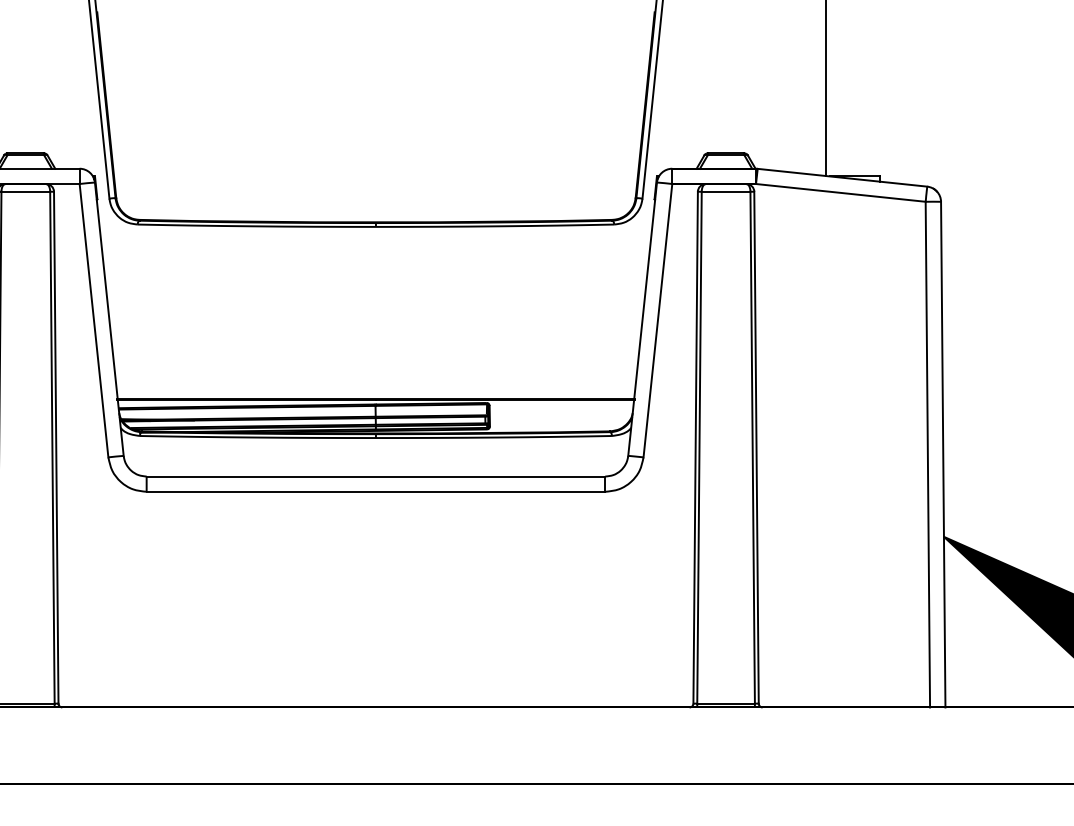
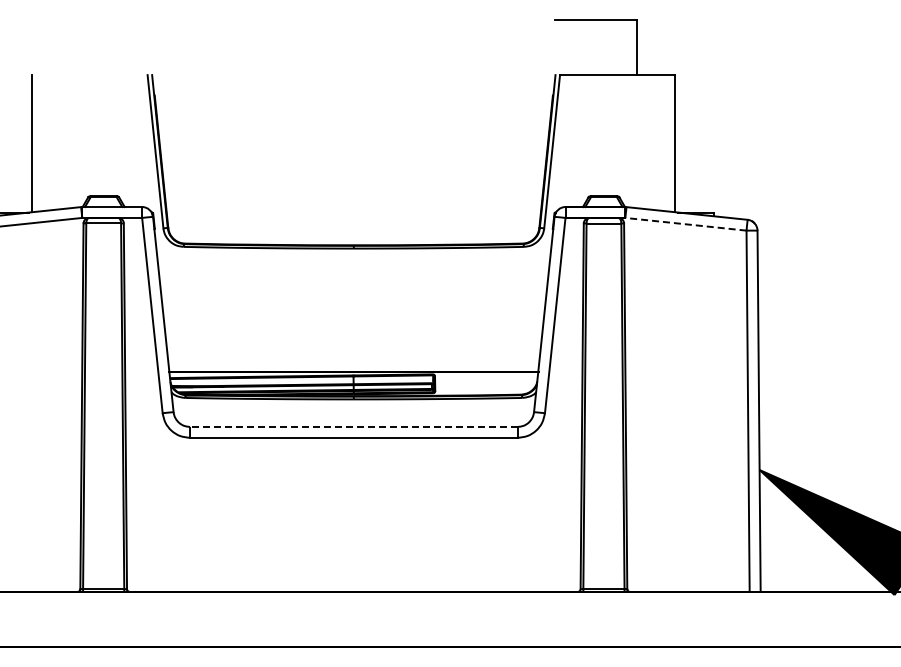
line: (840, 193) -> (685, 224), solid -> dashed
line: (375, 475) -> (353, 426), solid -> dashed

